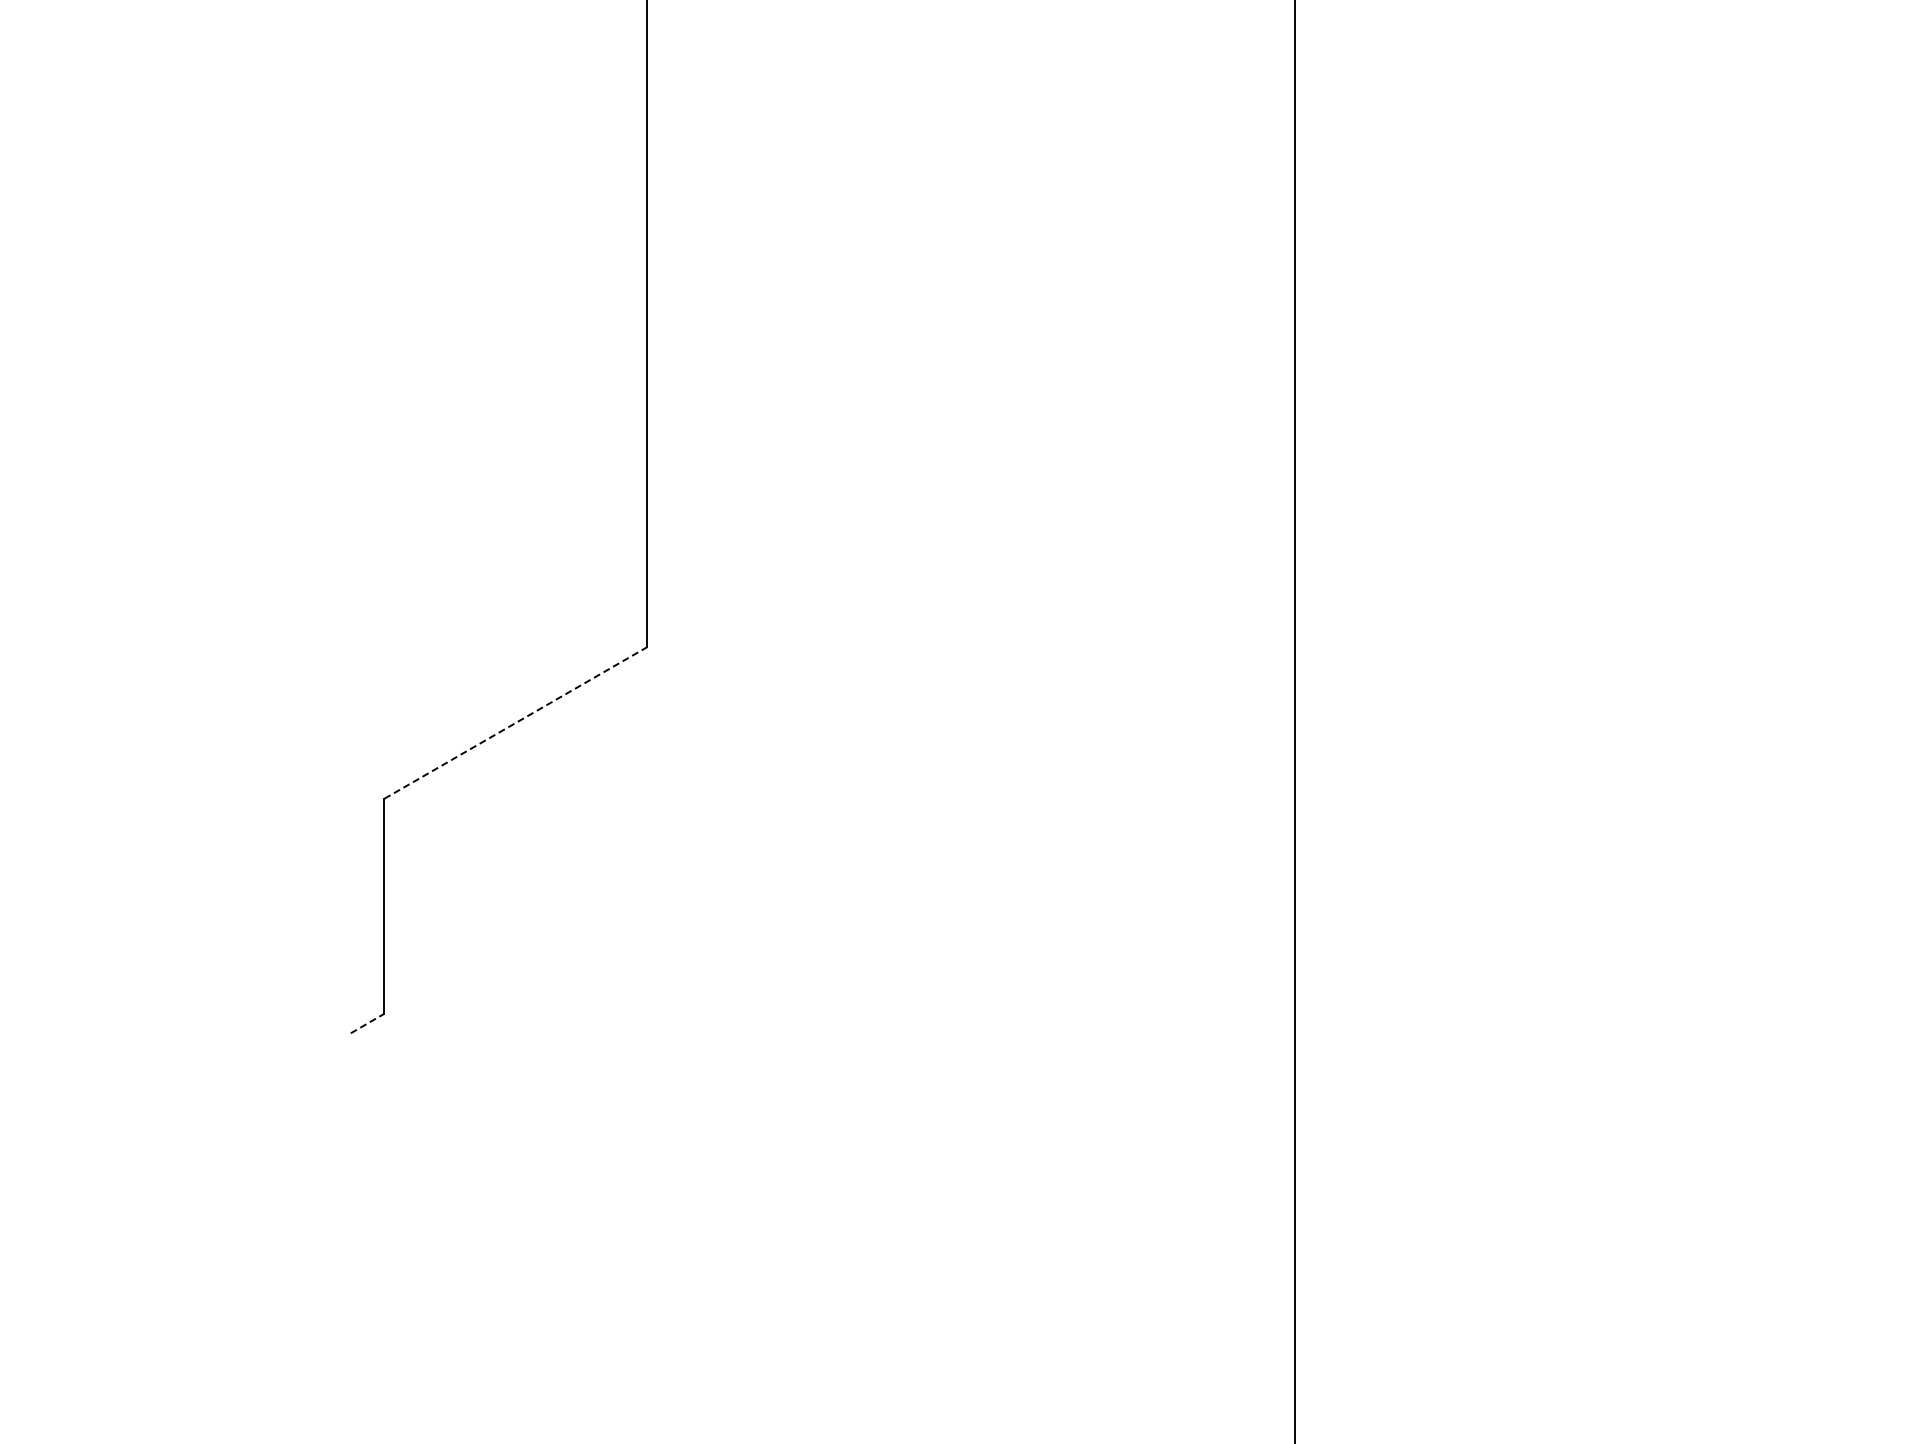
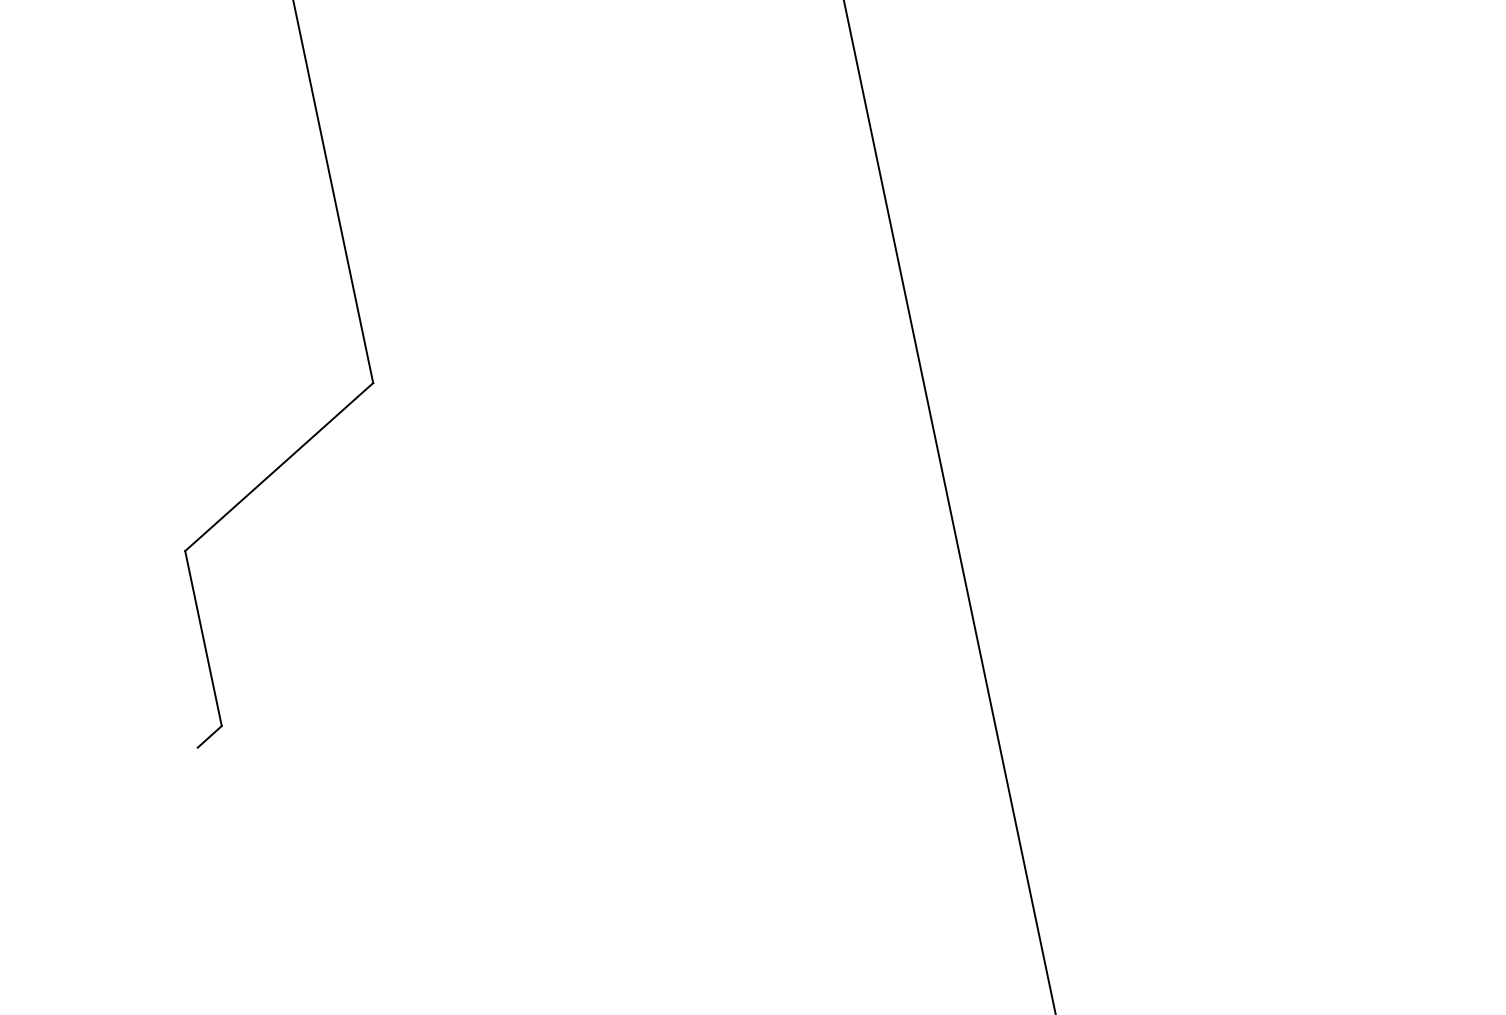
line: (515, 723) -> (279, 467), dashed -> solid
line: (368, 1023) -> (210, 736), dashed -> solid

